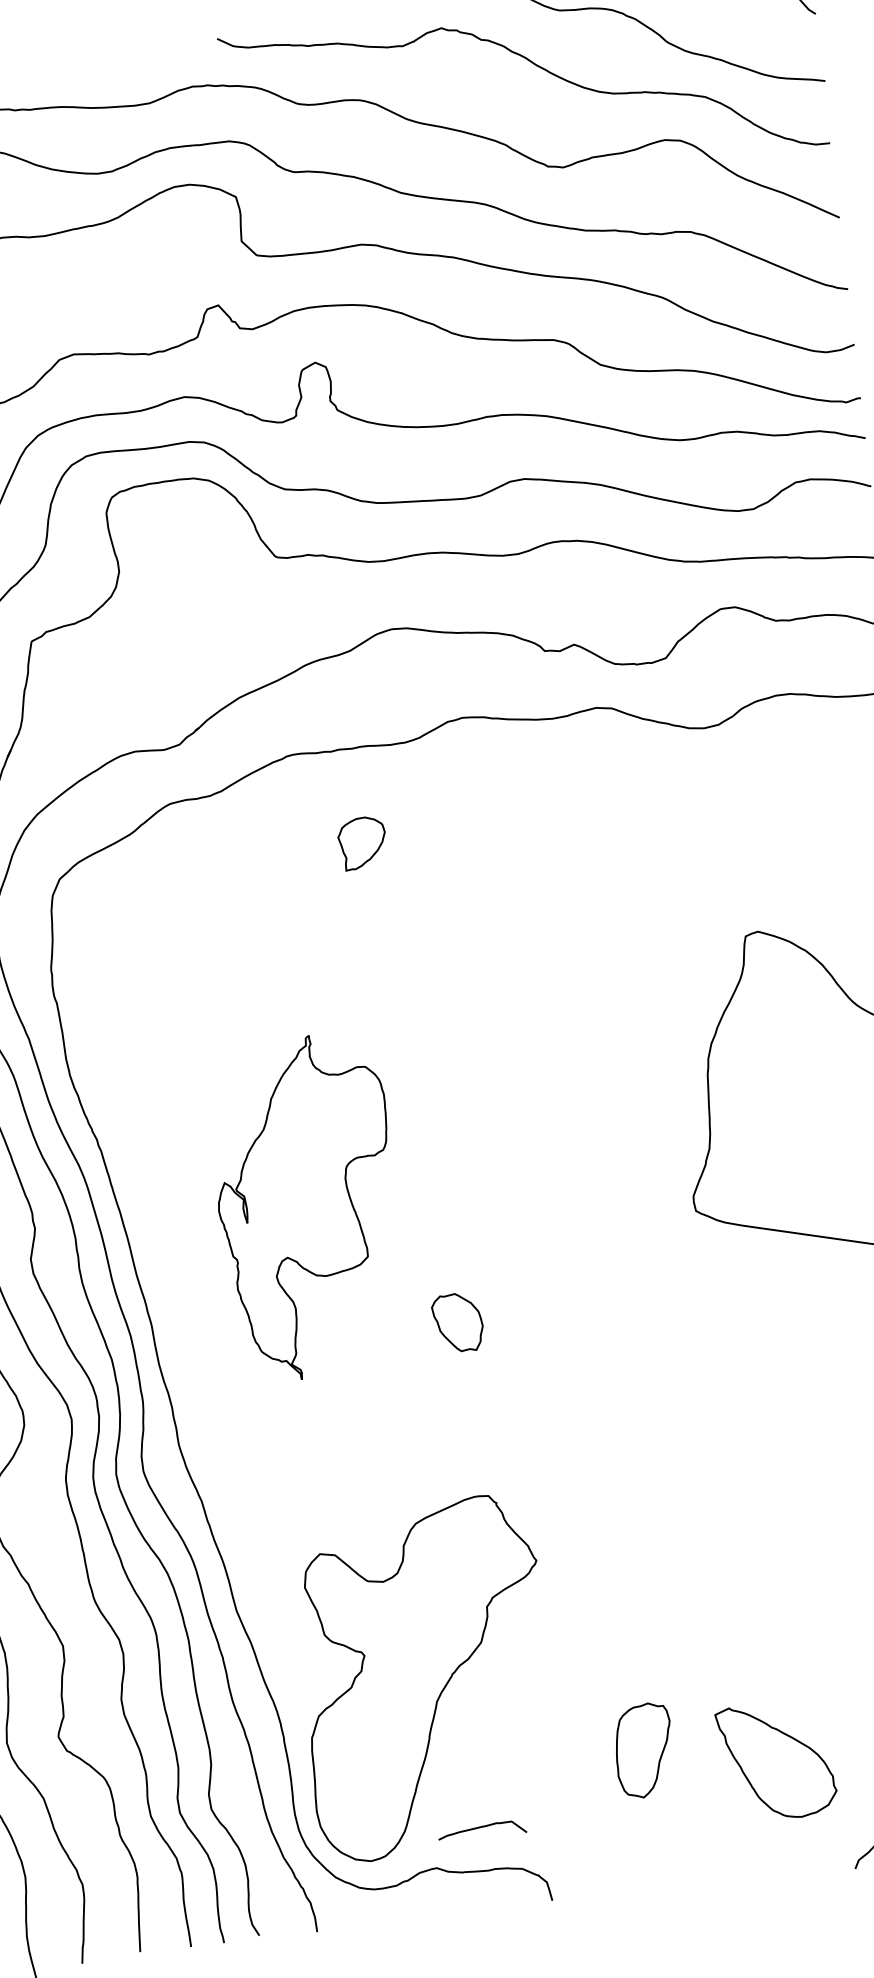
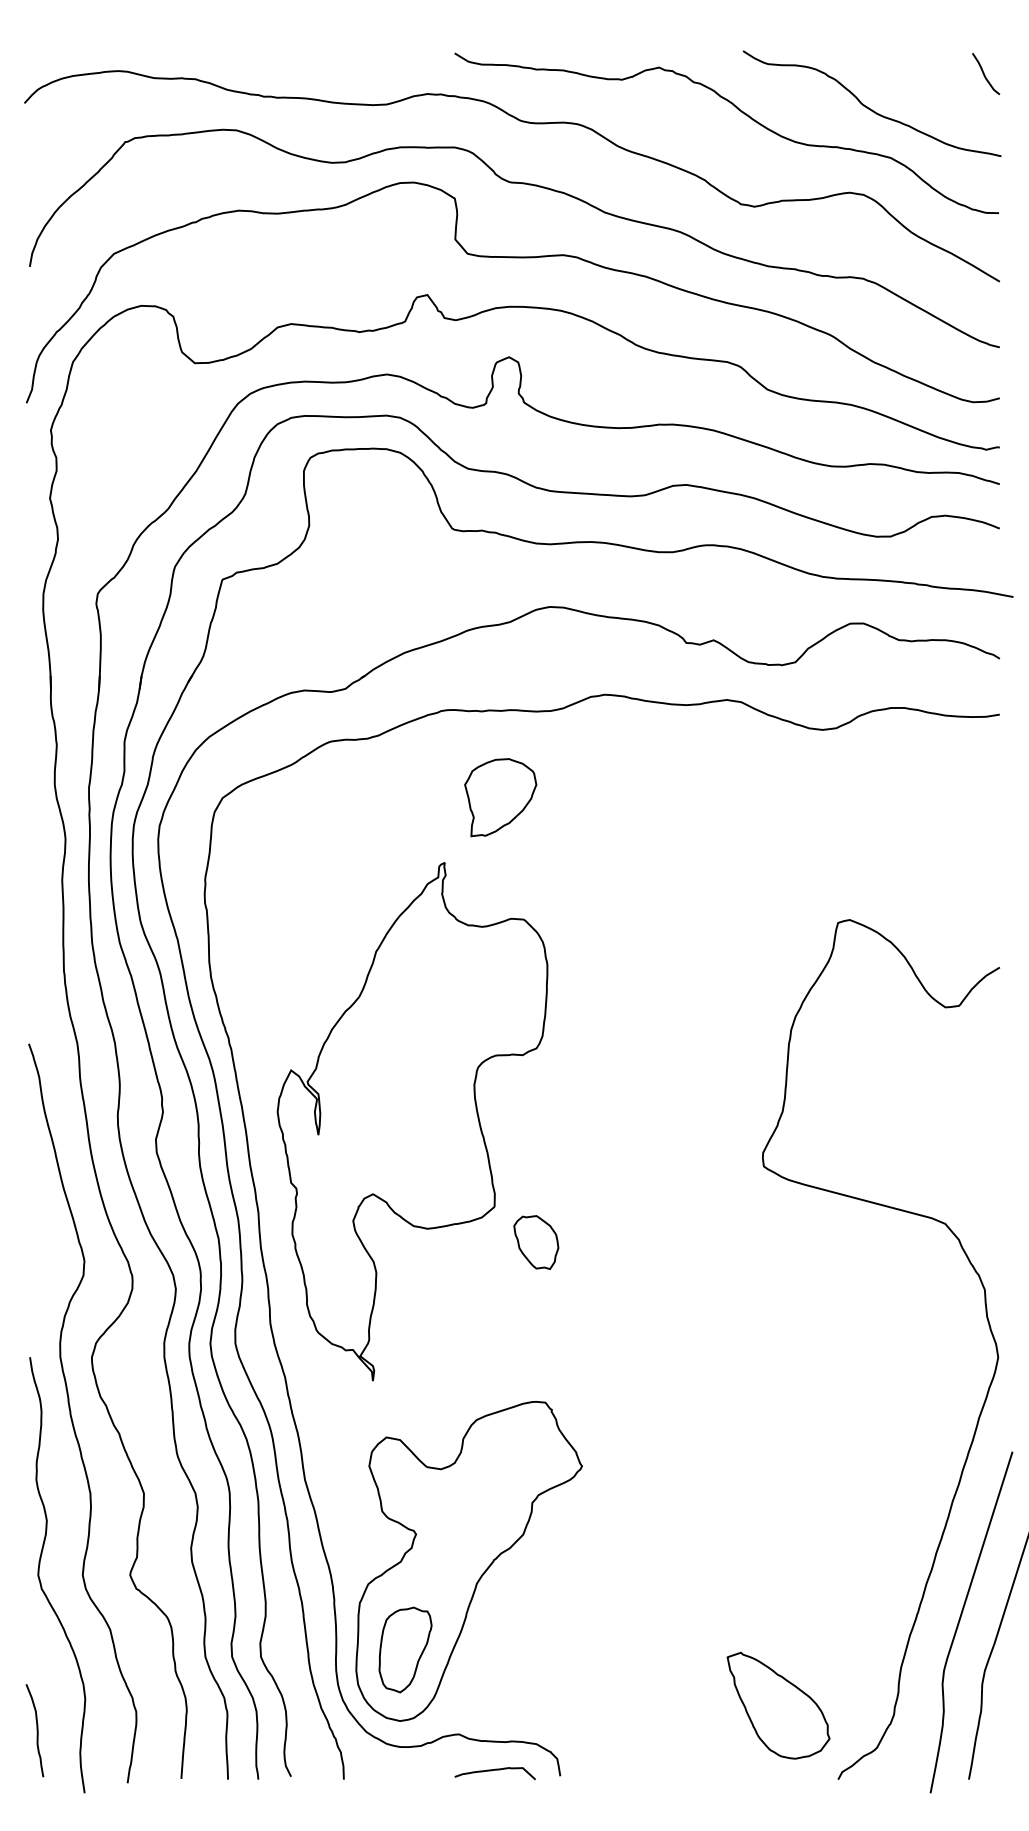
part: (362, 843) -> (500, 797), size x1.67
part: (307, 1206) -> (412, 1121), size x1.67
part: (644, 1750) -> (405, 1649), moved
part: (776, 1761) -> (778, 1705), moved
curve: (481, 1827) -> (494, 1770), moved

